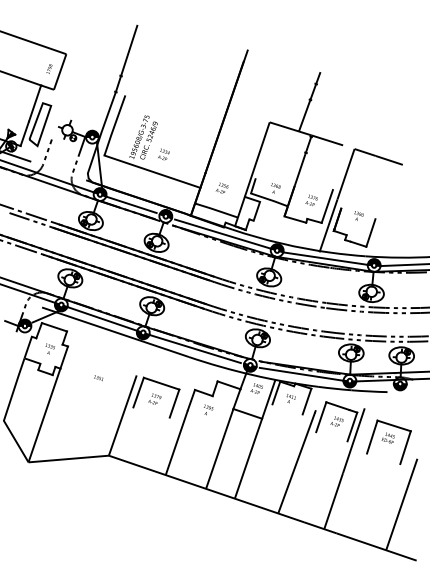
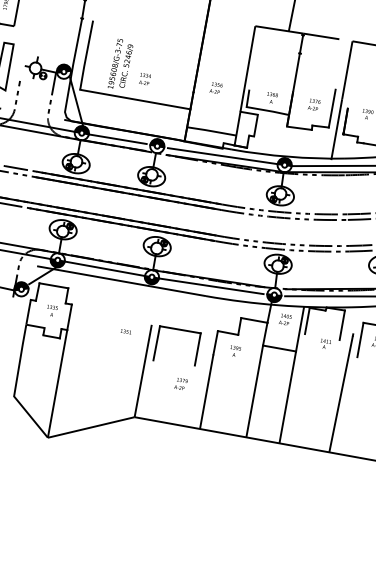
text: (221, 187) -> (215, 87), moved
text: (98, 378) -> (125, 332), moved
text: (154, 398) -> (180, 383), moved
text: (290, 398) -> (325, 343), moved

